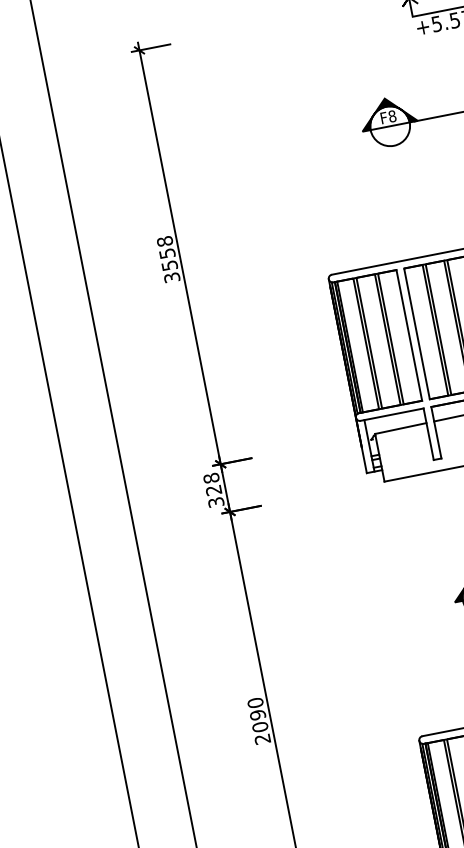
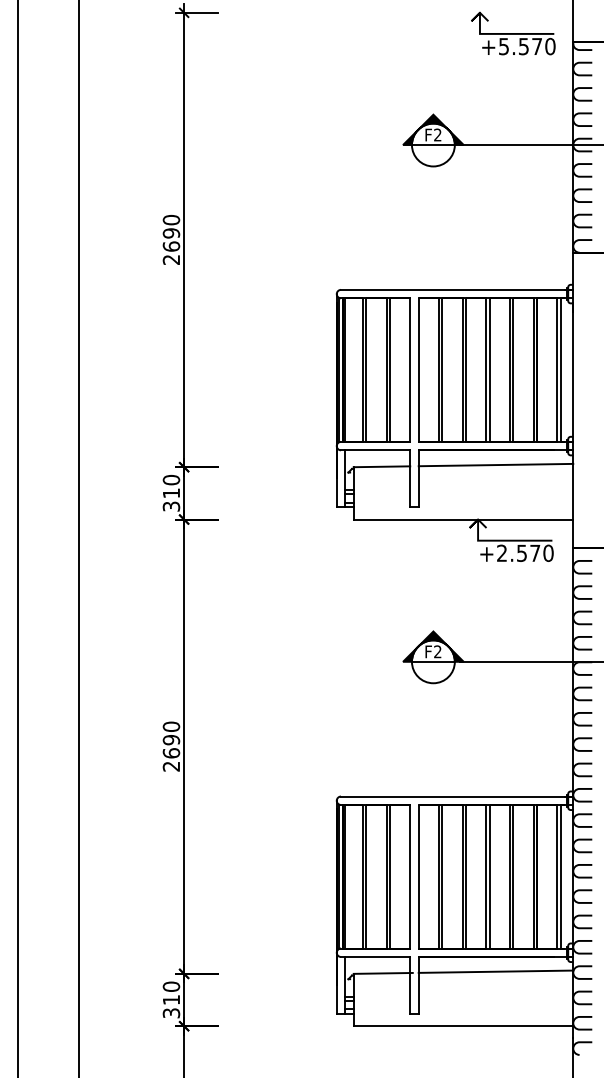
text: (392, 115) -> (437, 134), F8 -> F2
text: (168, 259) -> (171, 239), 3558 -> 2690
text: (211, 484) -> (170, 486), 328 -> 310
text: (259, 727) -> (170, 753), 2090 -> 2690

